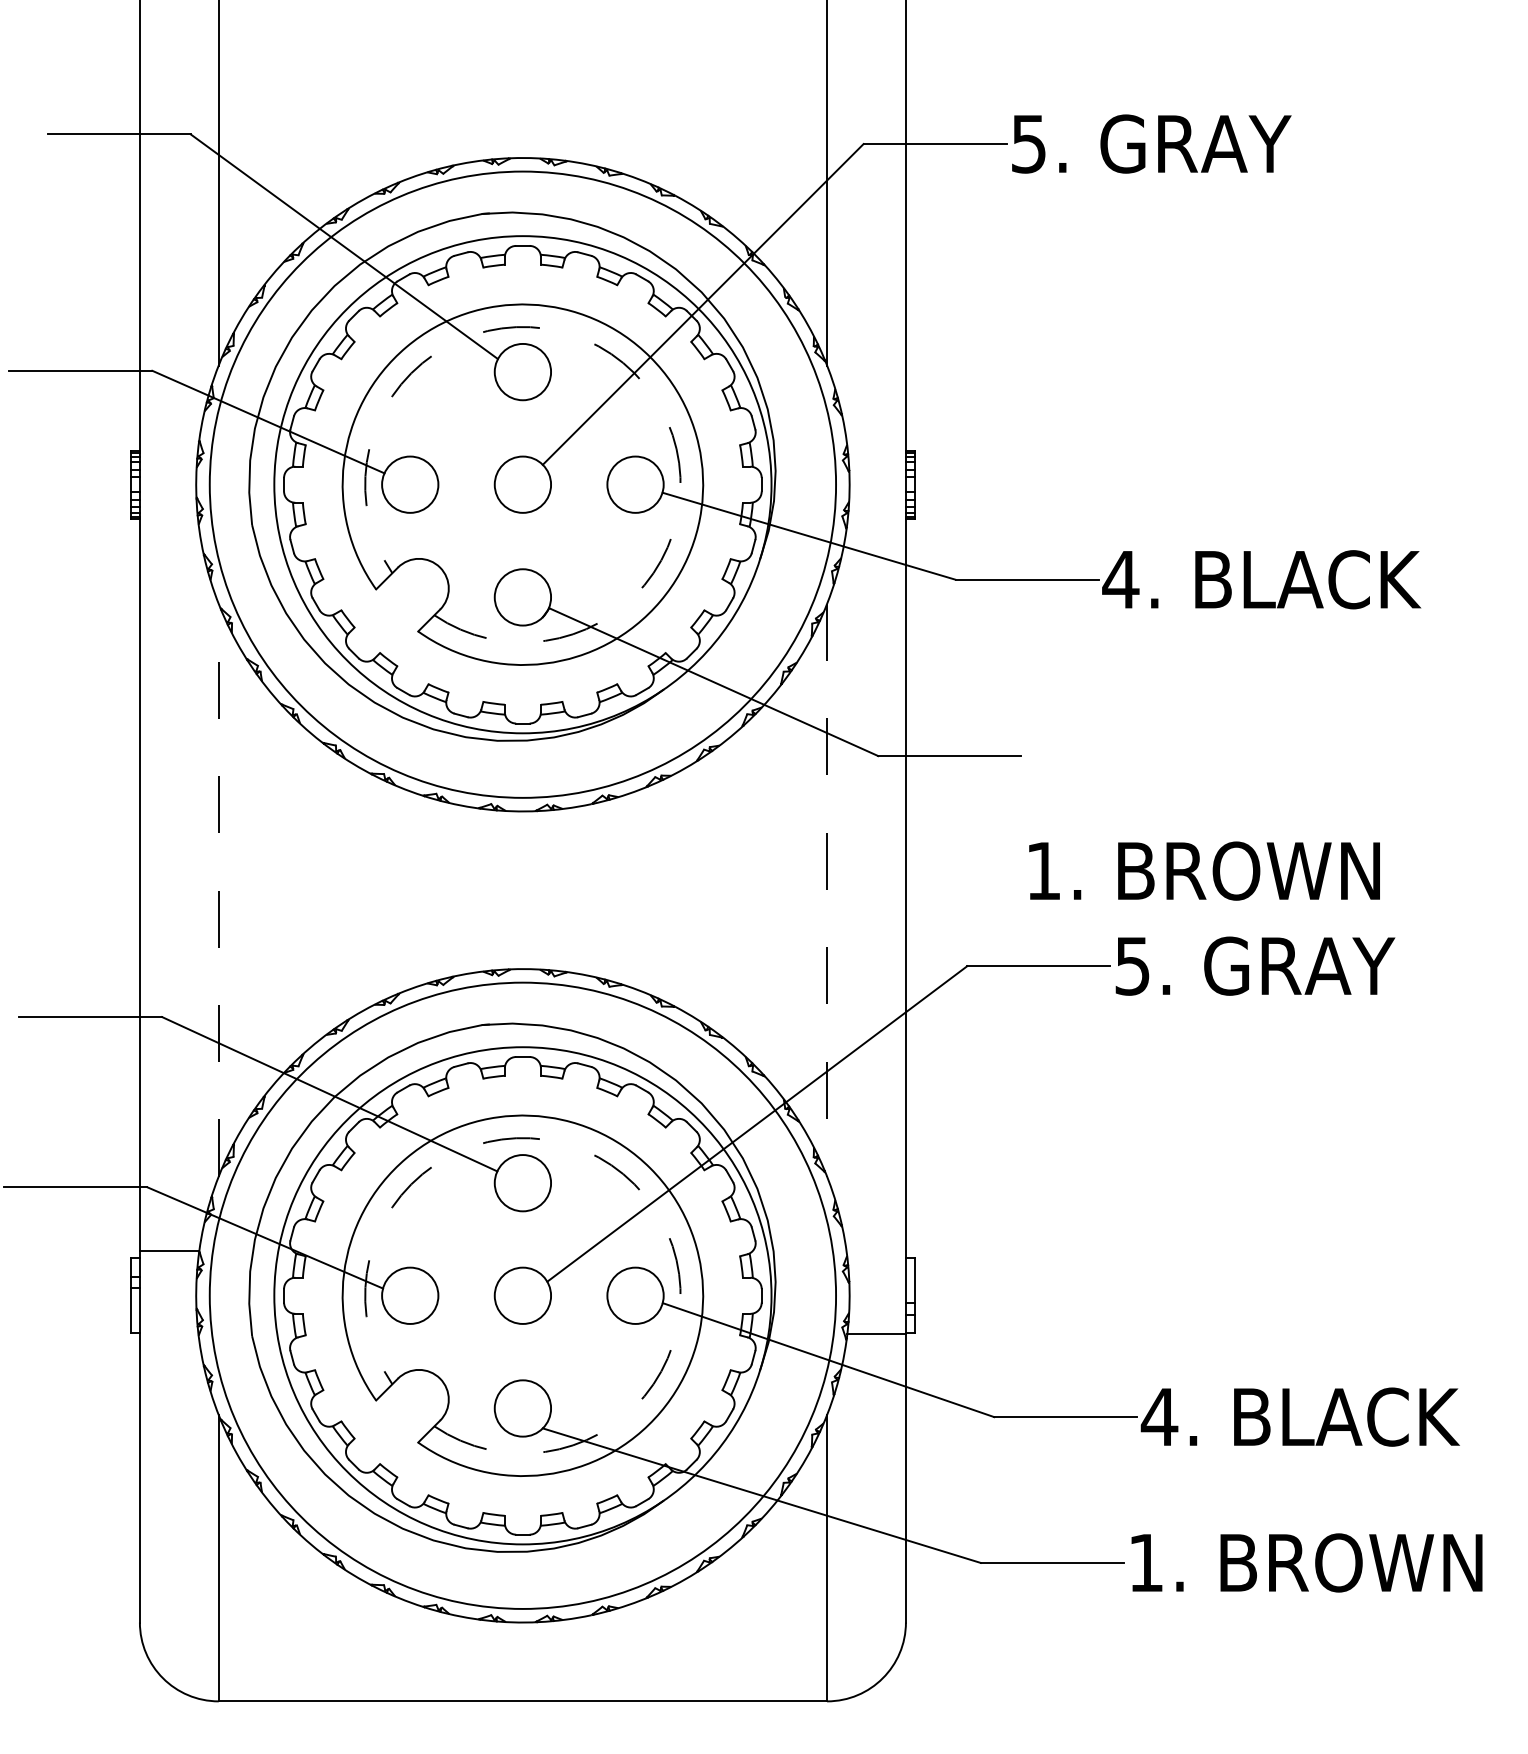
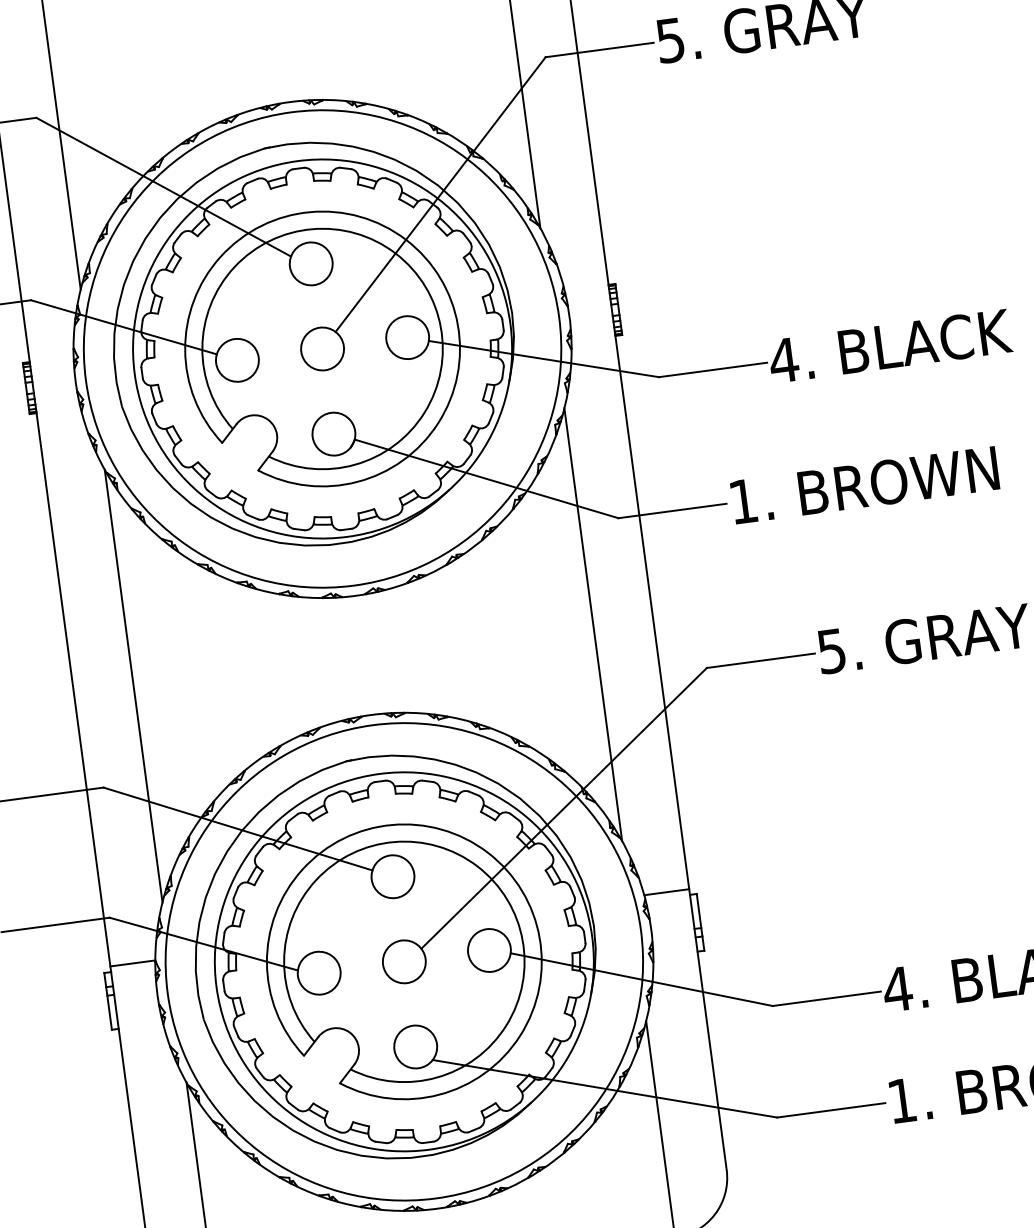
arc: (634, 373) -> (395, 253), dashed -> solid
text: (1204, 870) -> (864, 484), moved
line: (218, 889) -> (133, 685), dashed -> solid
line: (827, 890) -> (593, 624), dashed -> solid
arc: (634, 1184) -> (477, 866), dashed -> solid
line: (875, 1333) -> (666, 892), moved

